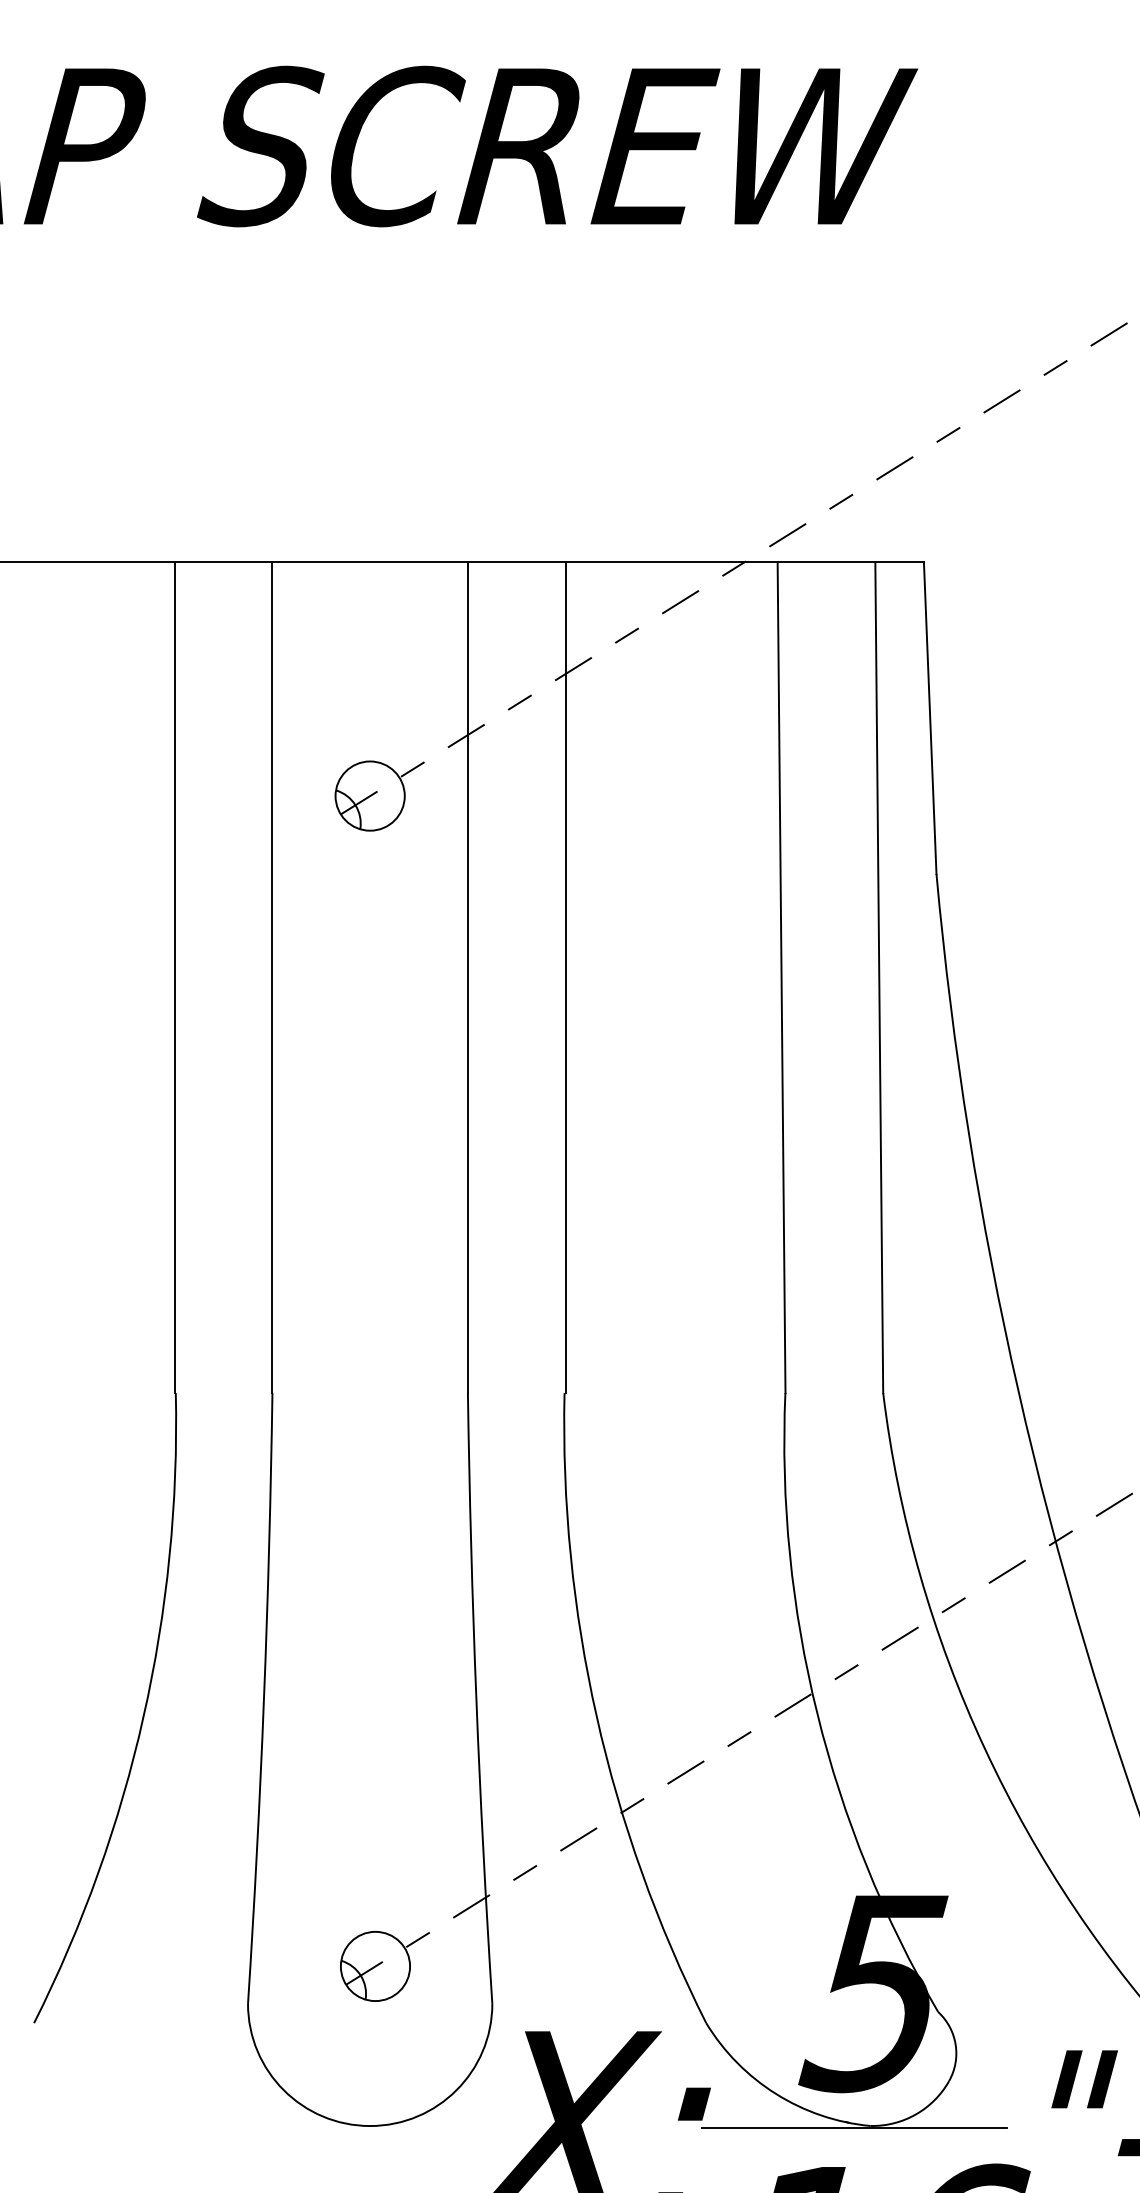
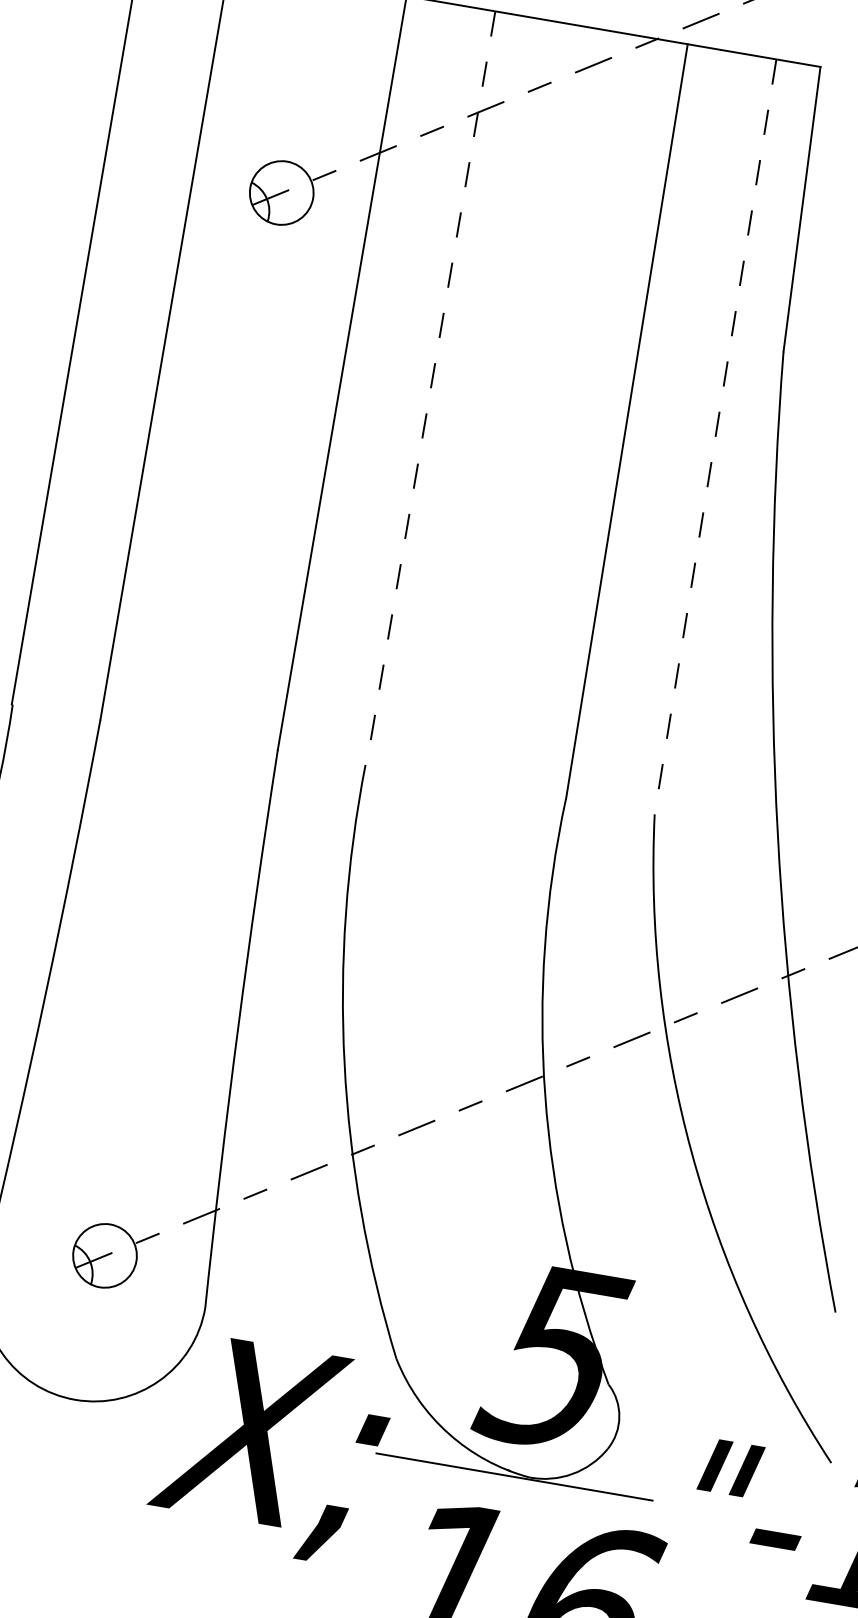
line: (565, 978) -> (430, 388), solid -> dashed
line: (879, 978) -> (715, 437), solid -> dashed

